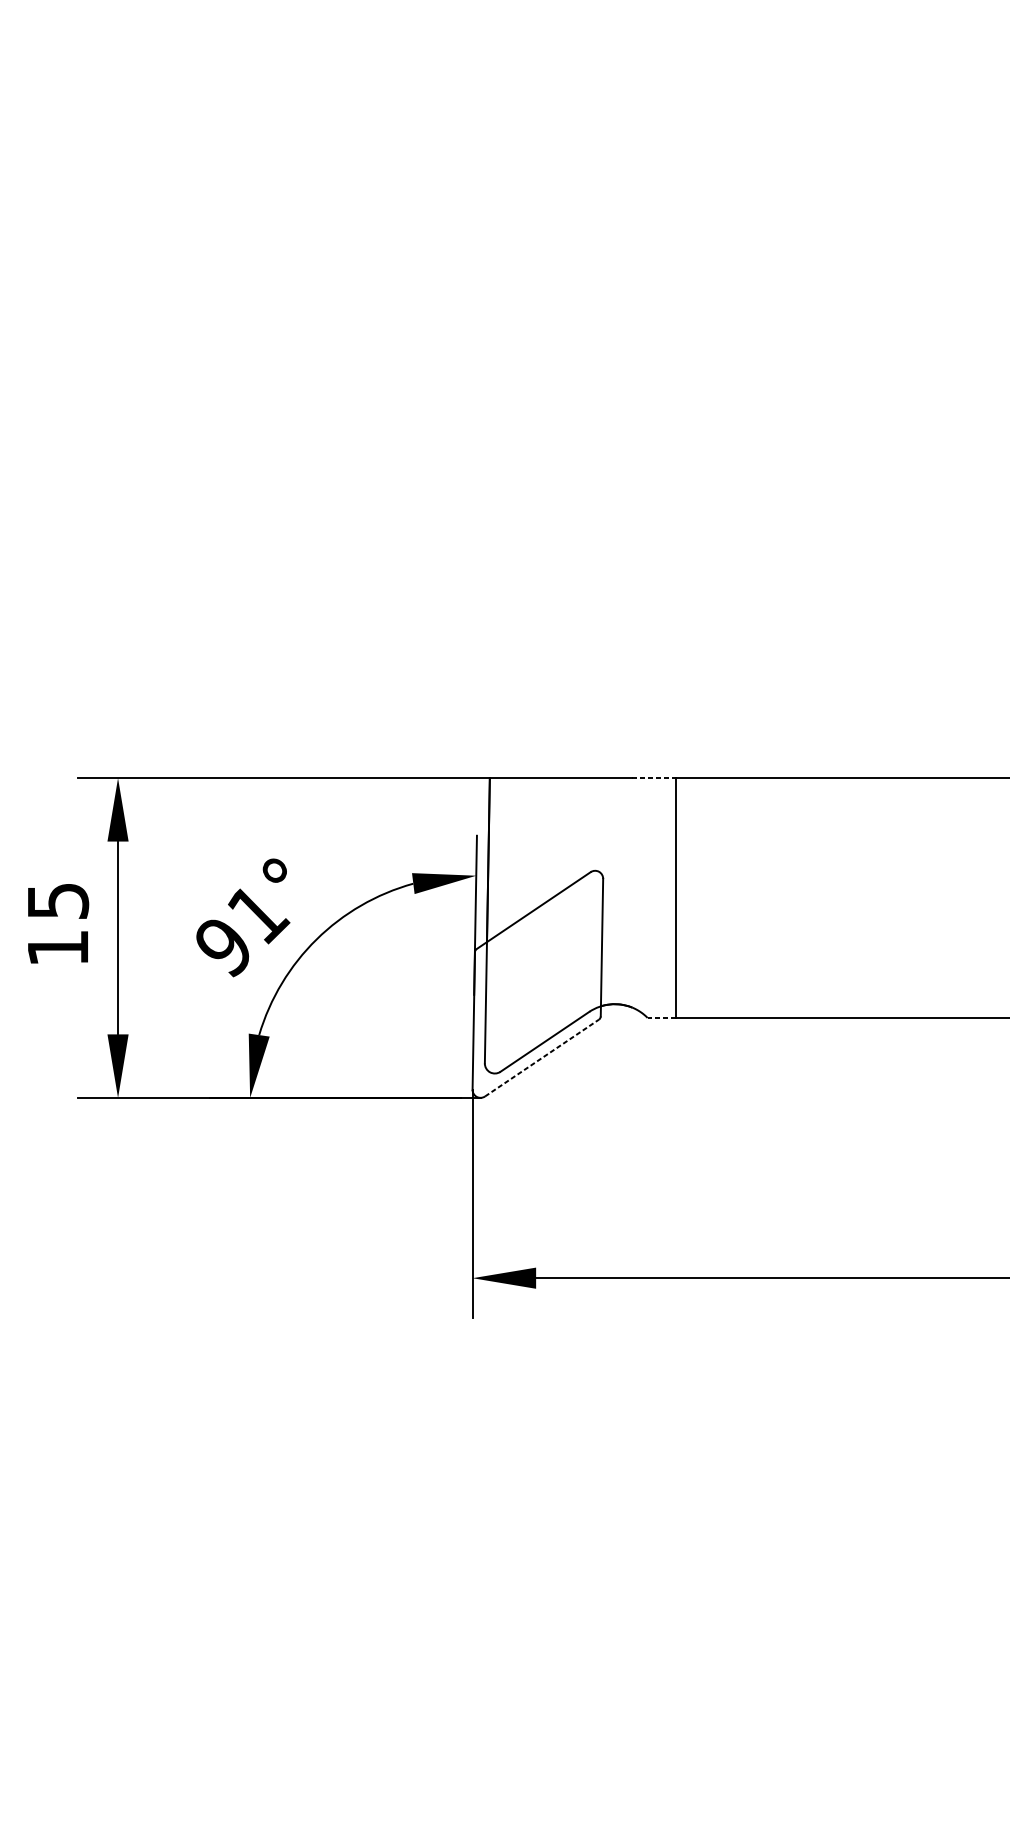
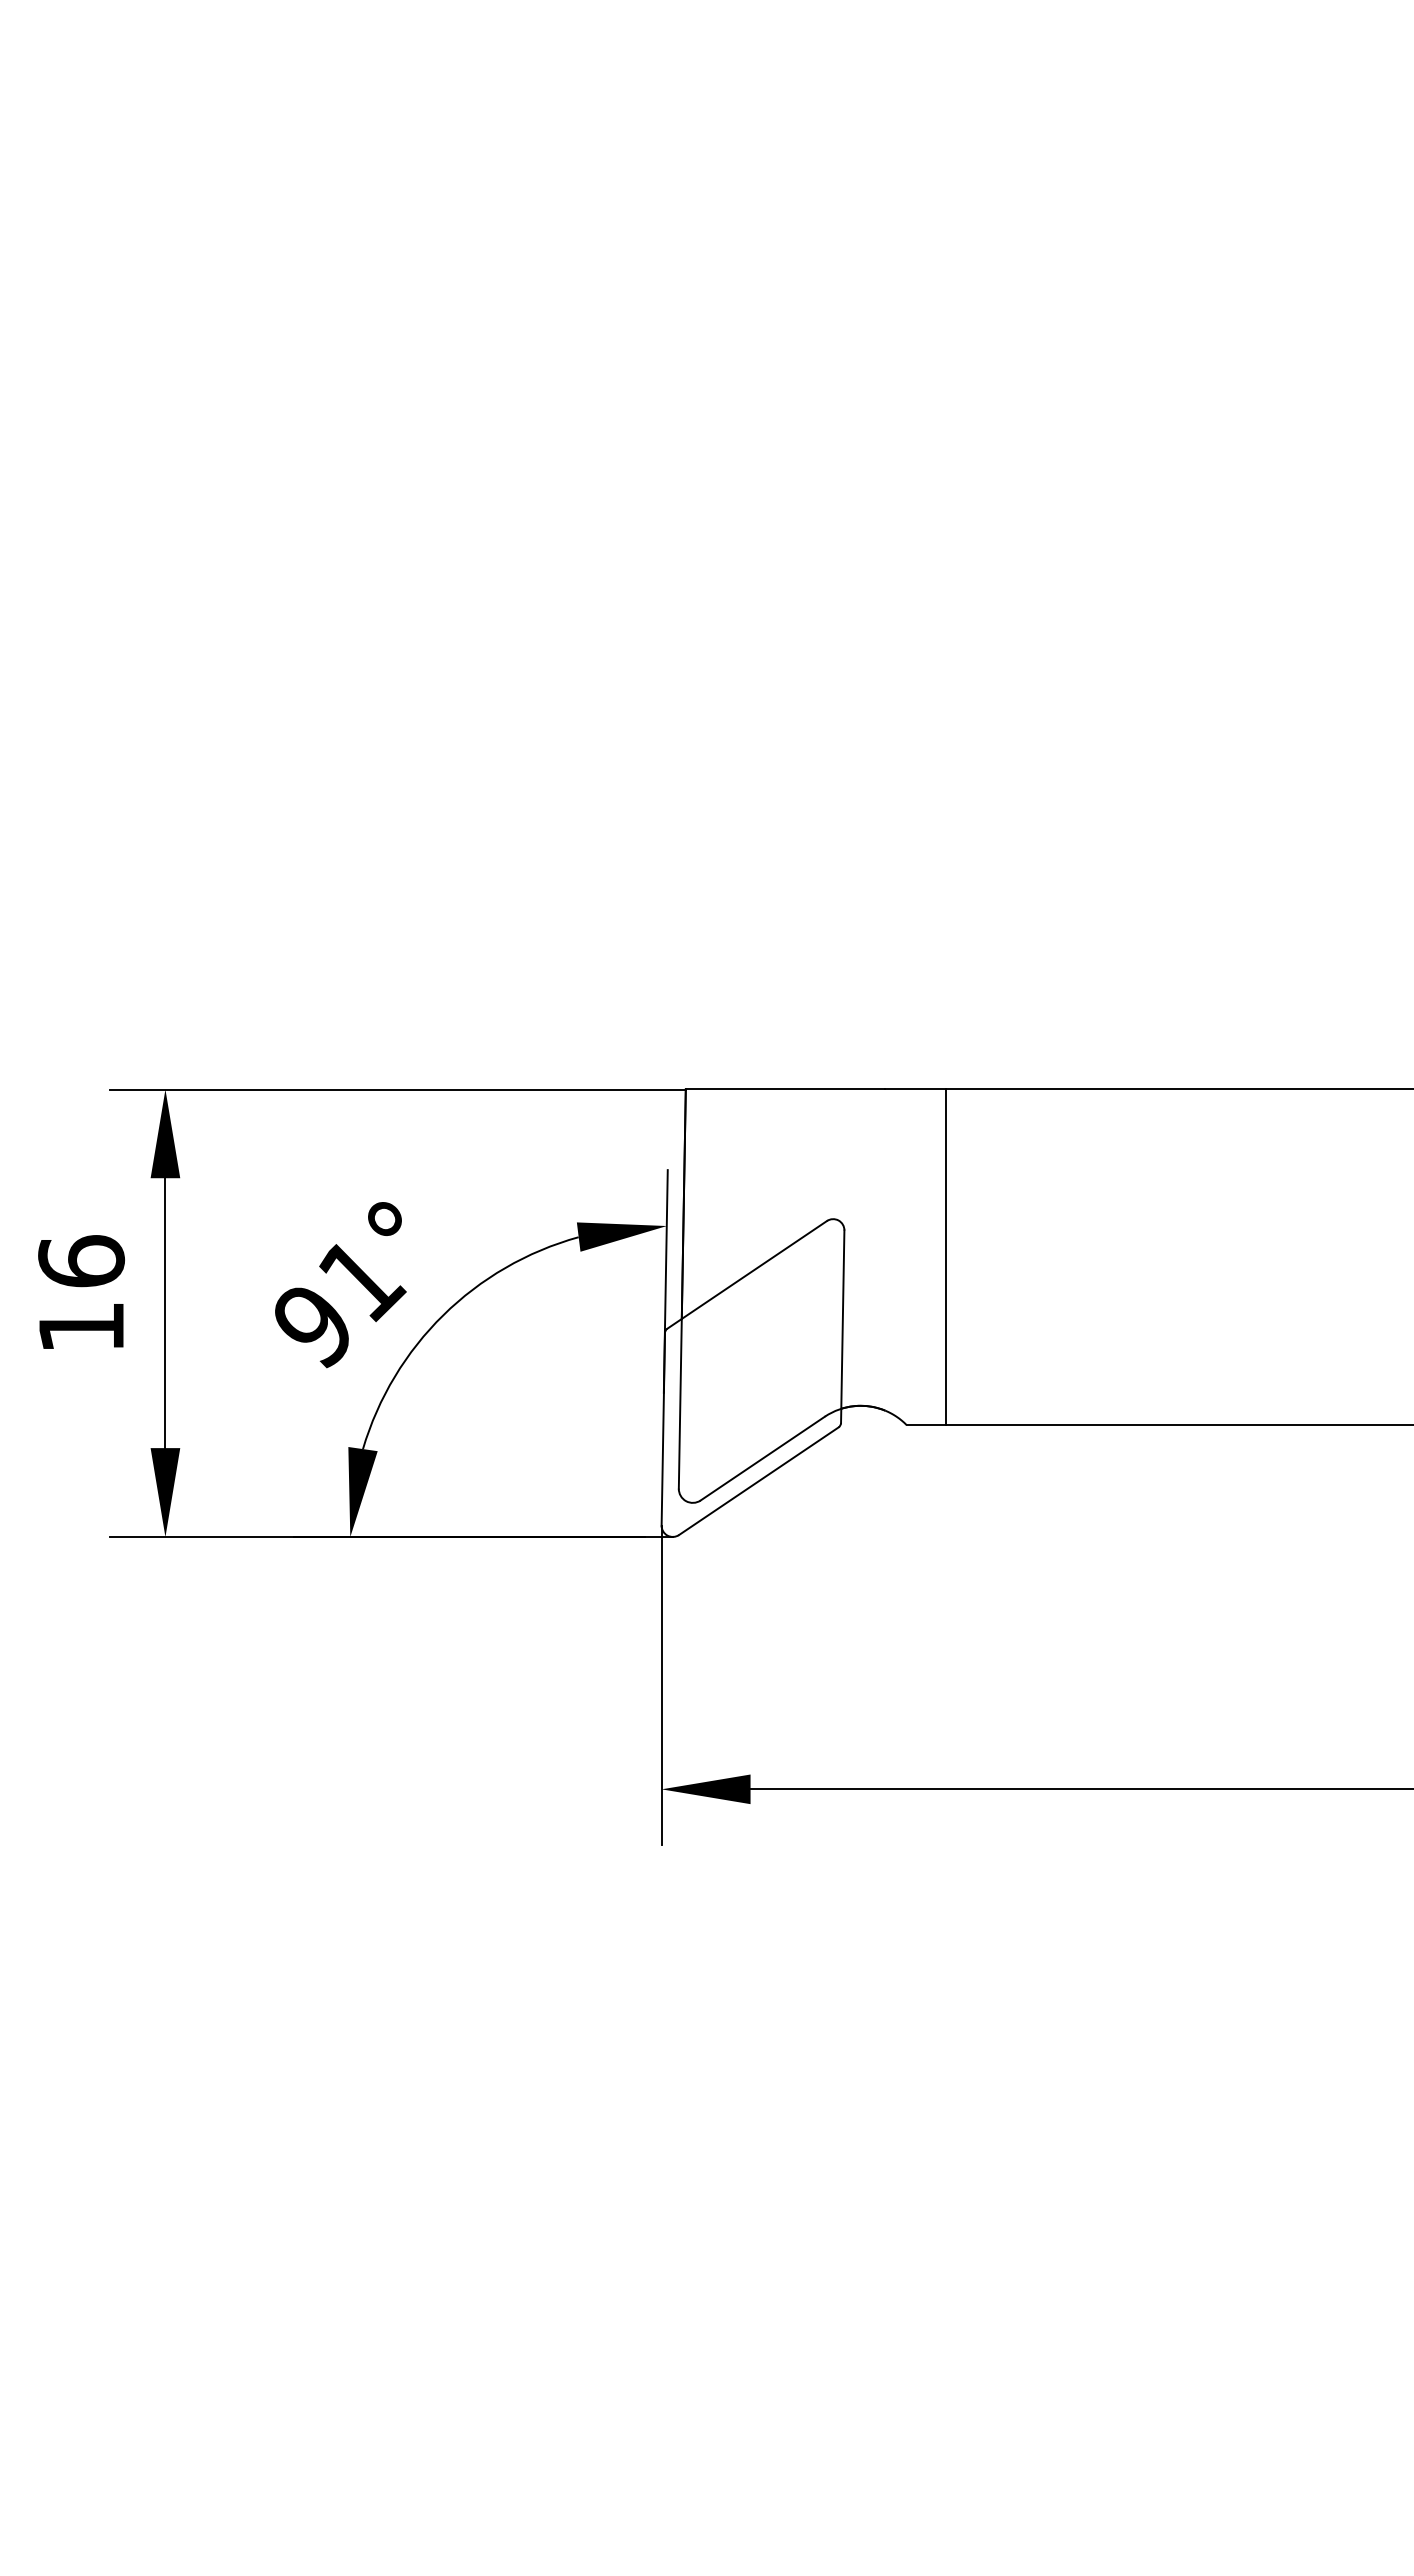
line: (653, 778) -> (915, 1089), dashed -> solid
text: (58, 901) -> (81, 1261), 15 -> 16
line: (661, 1018) -> (925, 1425), dashed -> solid
line: (542, 1057) -> (759, 1480), dashed -> solid

